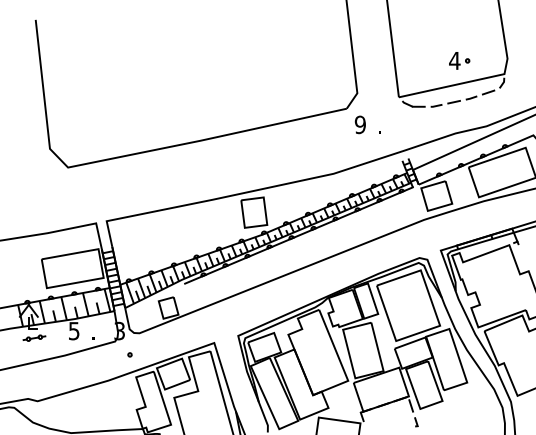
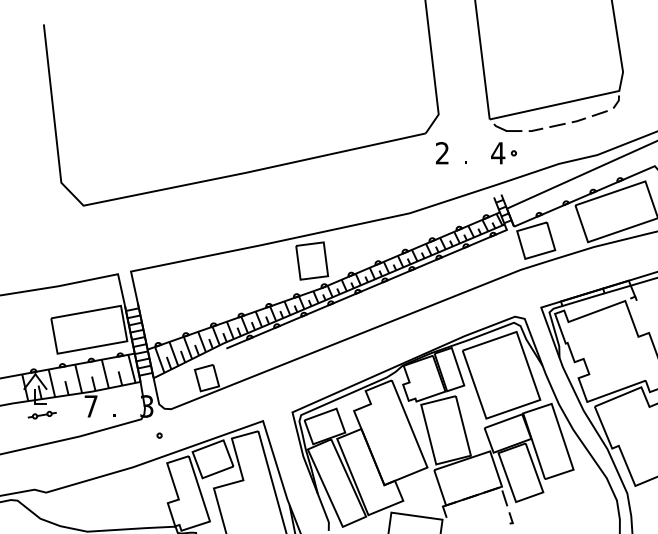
part: (459, 60) -> (503, 152), moved
text: (359, 124) -> (441, 152), 9 -> 2
text: (74, 331) -> (91, 406), 5 -> 7

